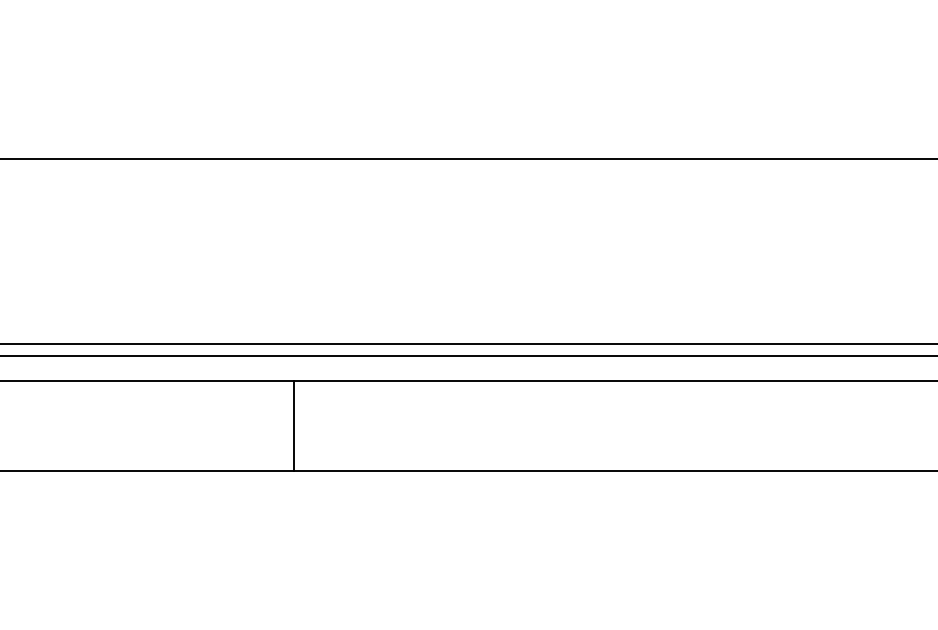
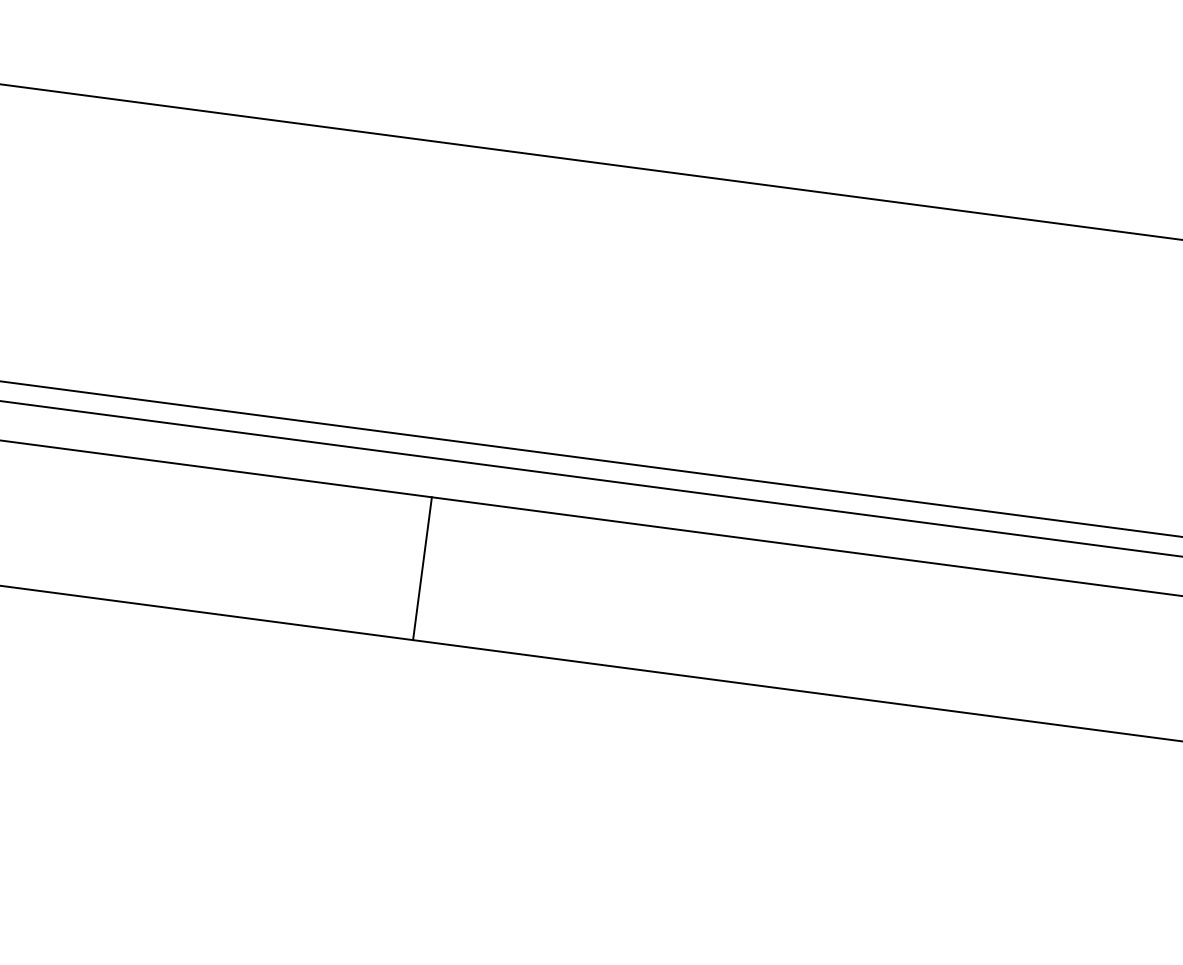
line: (293, 425) -> (422, 567), moved

